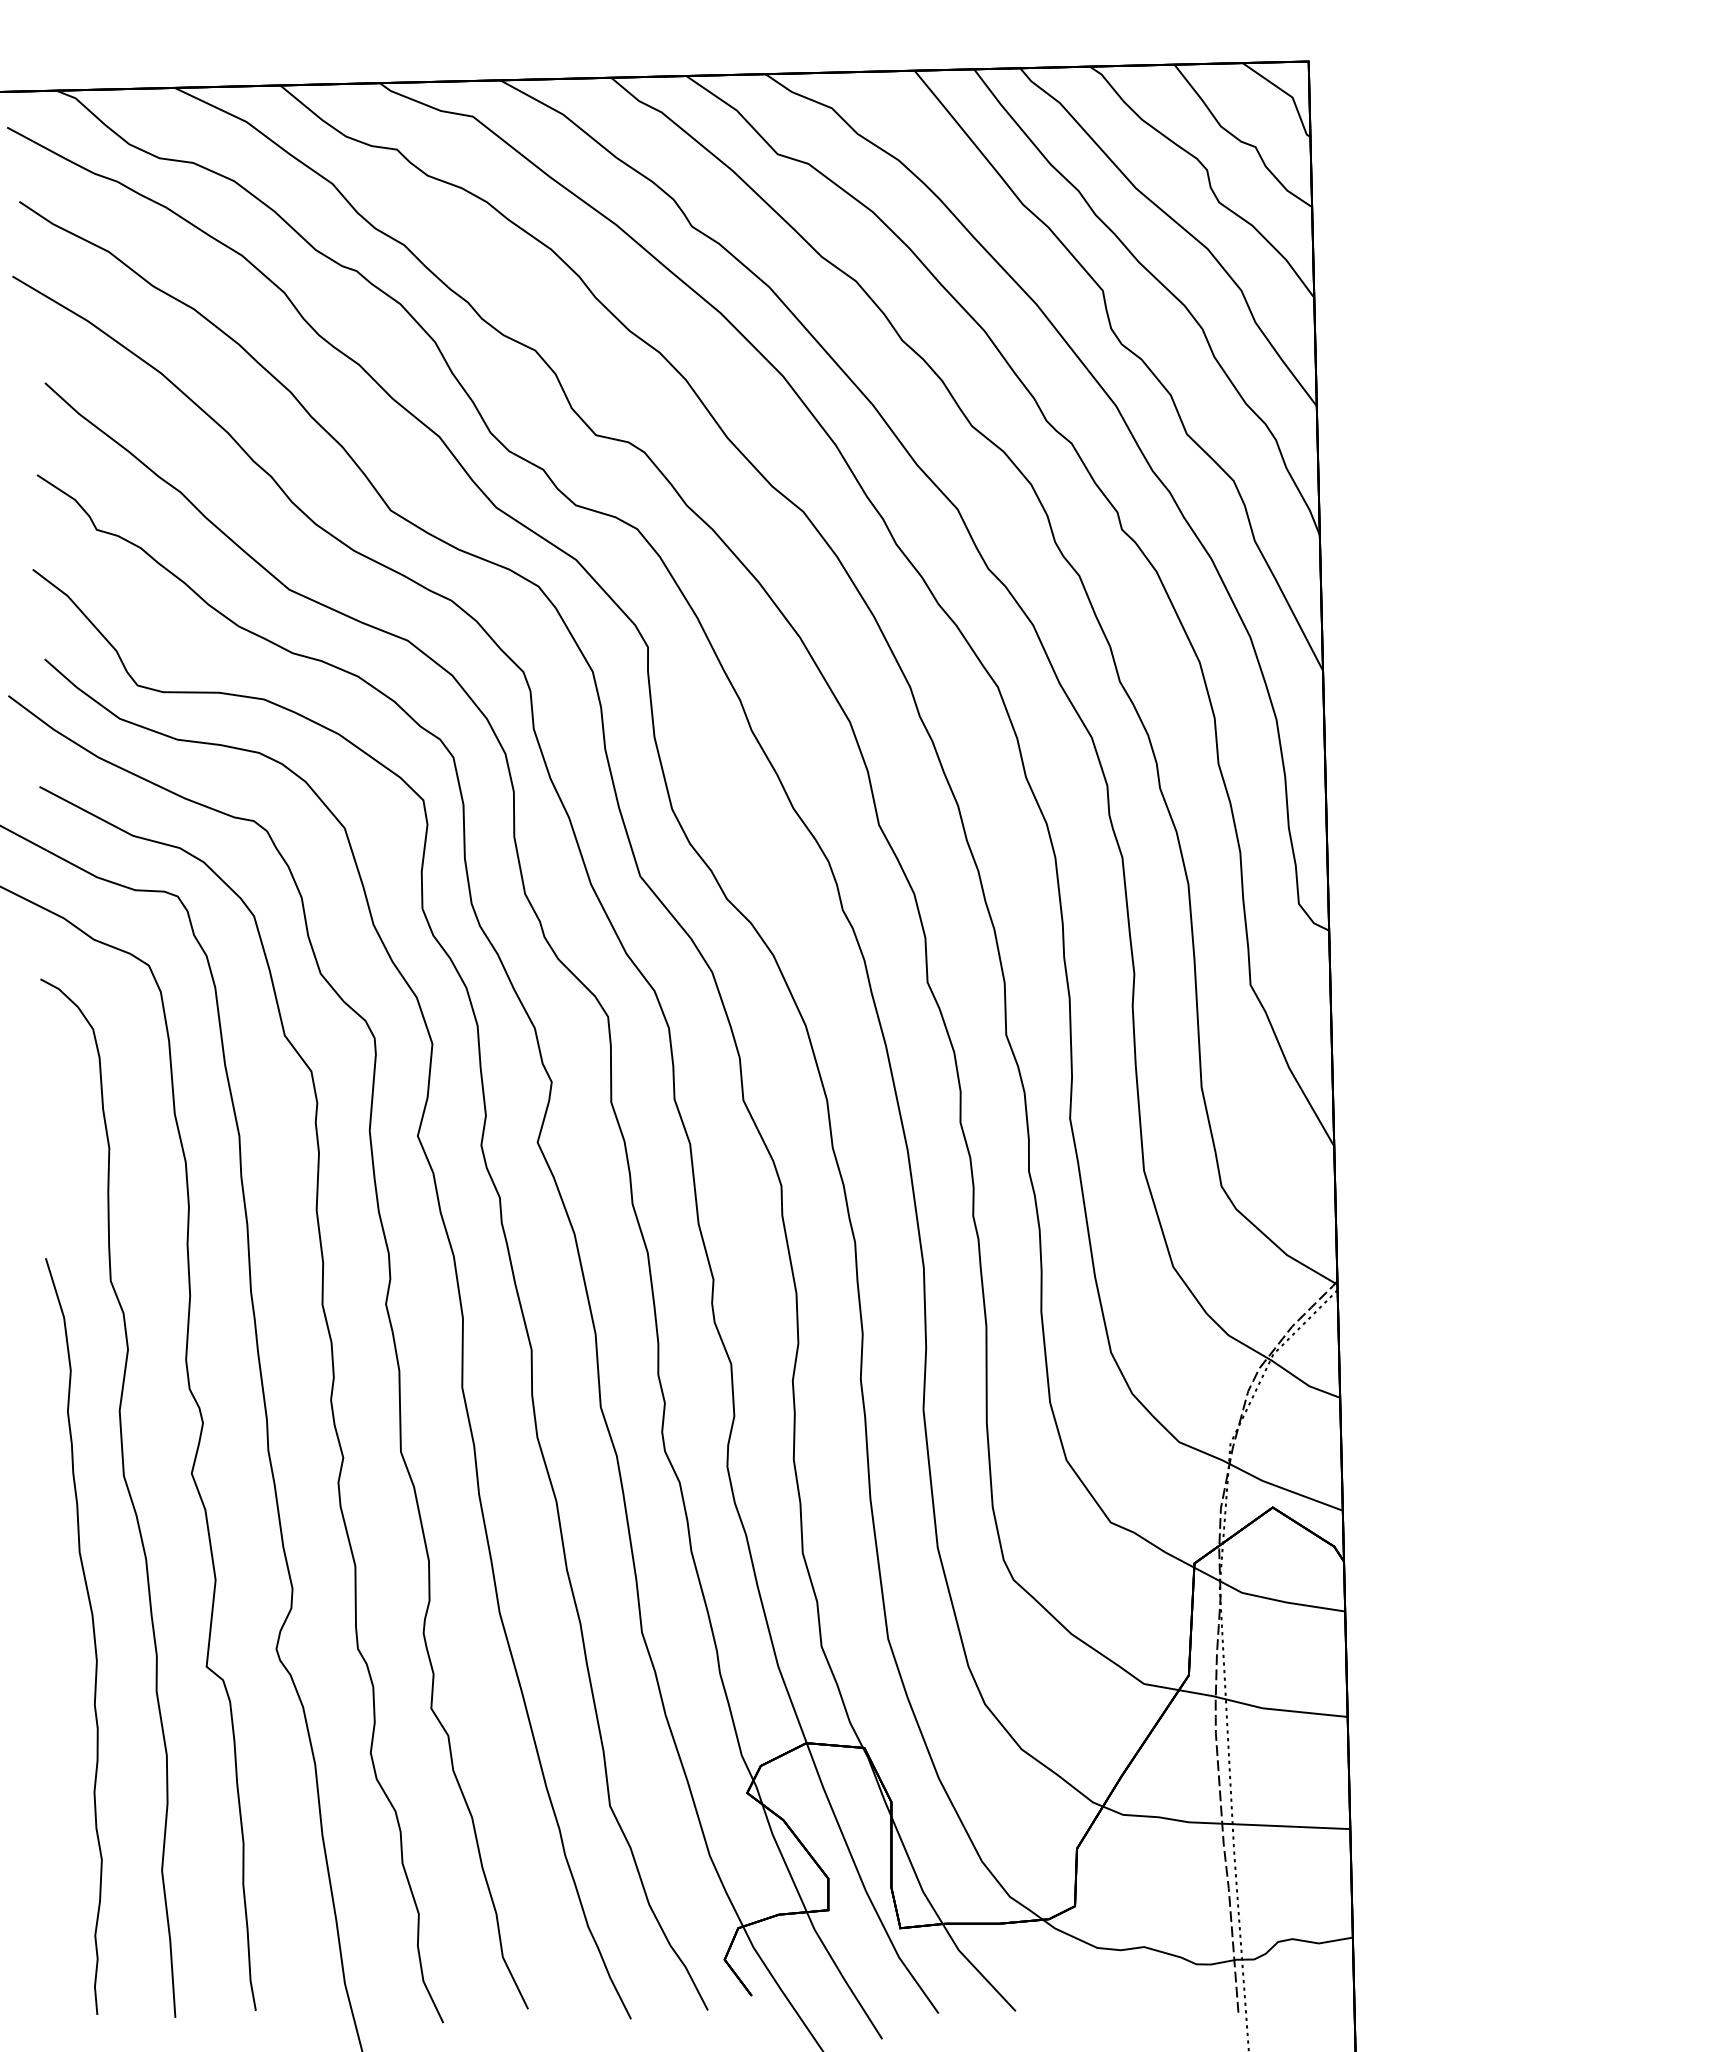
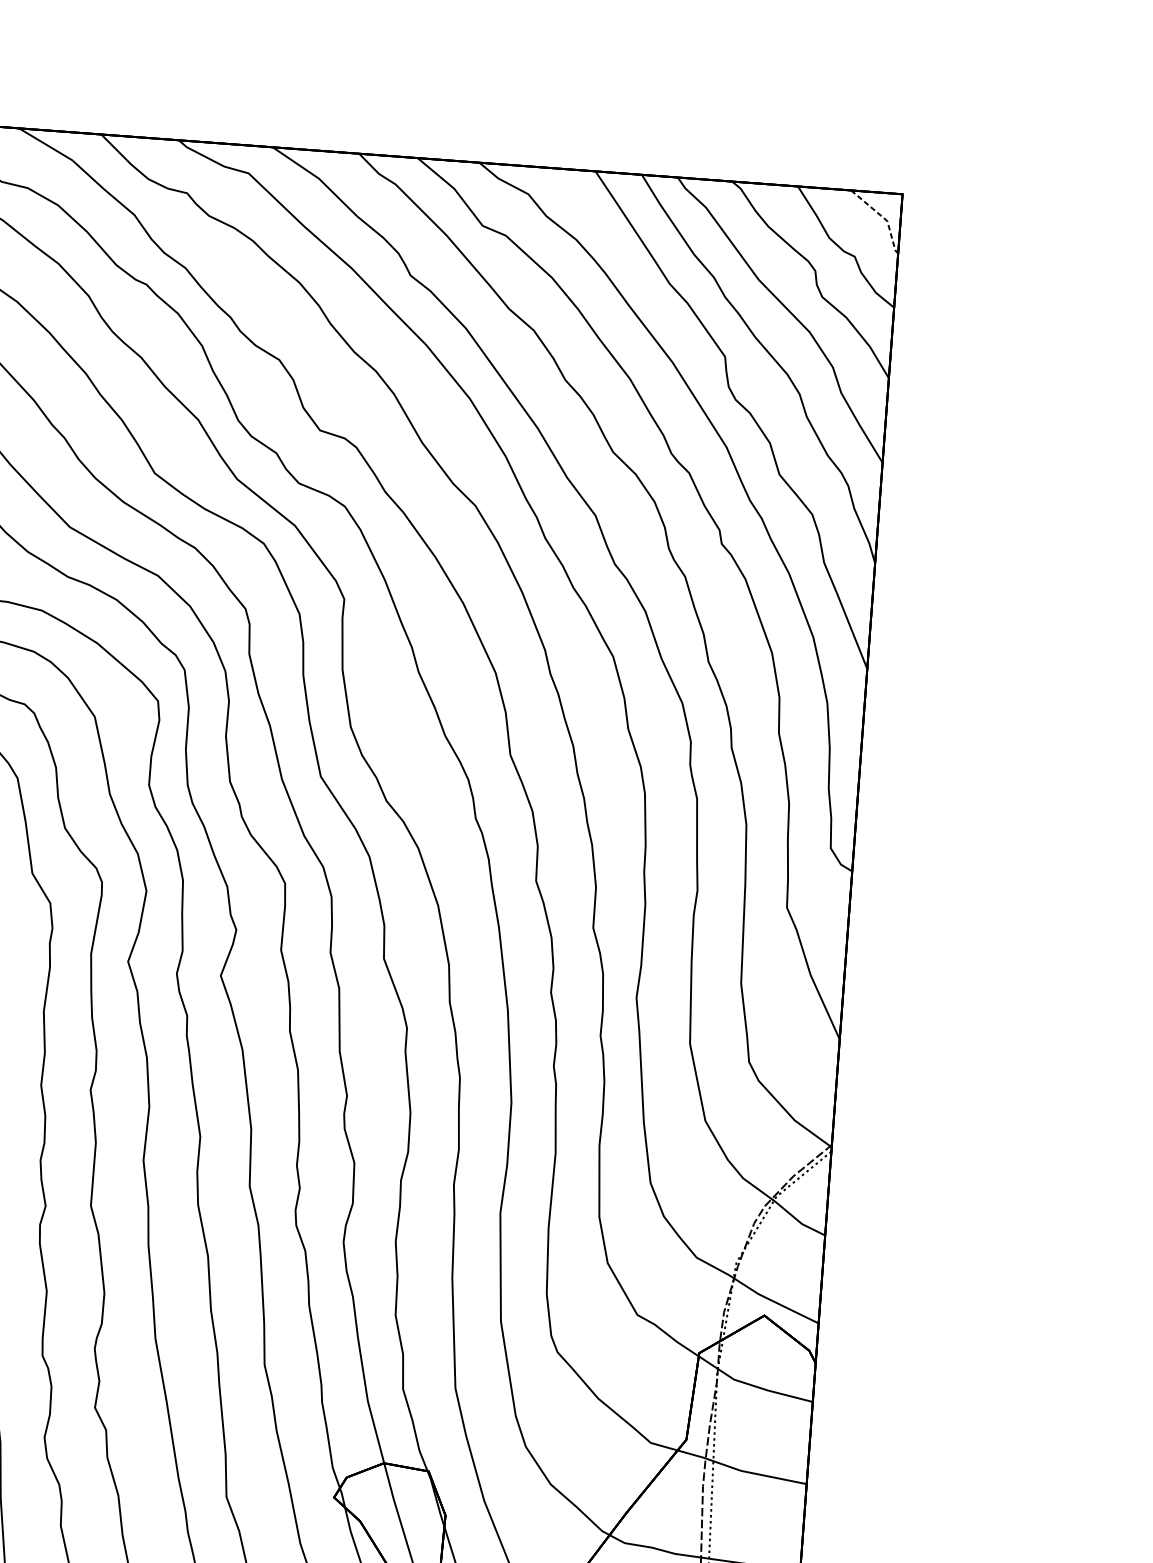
line: (1286, 93) -> (882, 217), solid -> dashed

